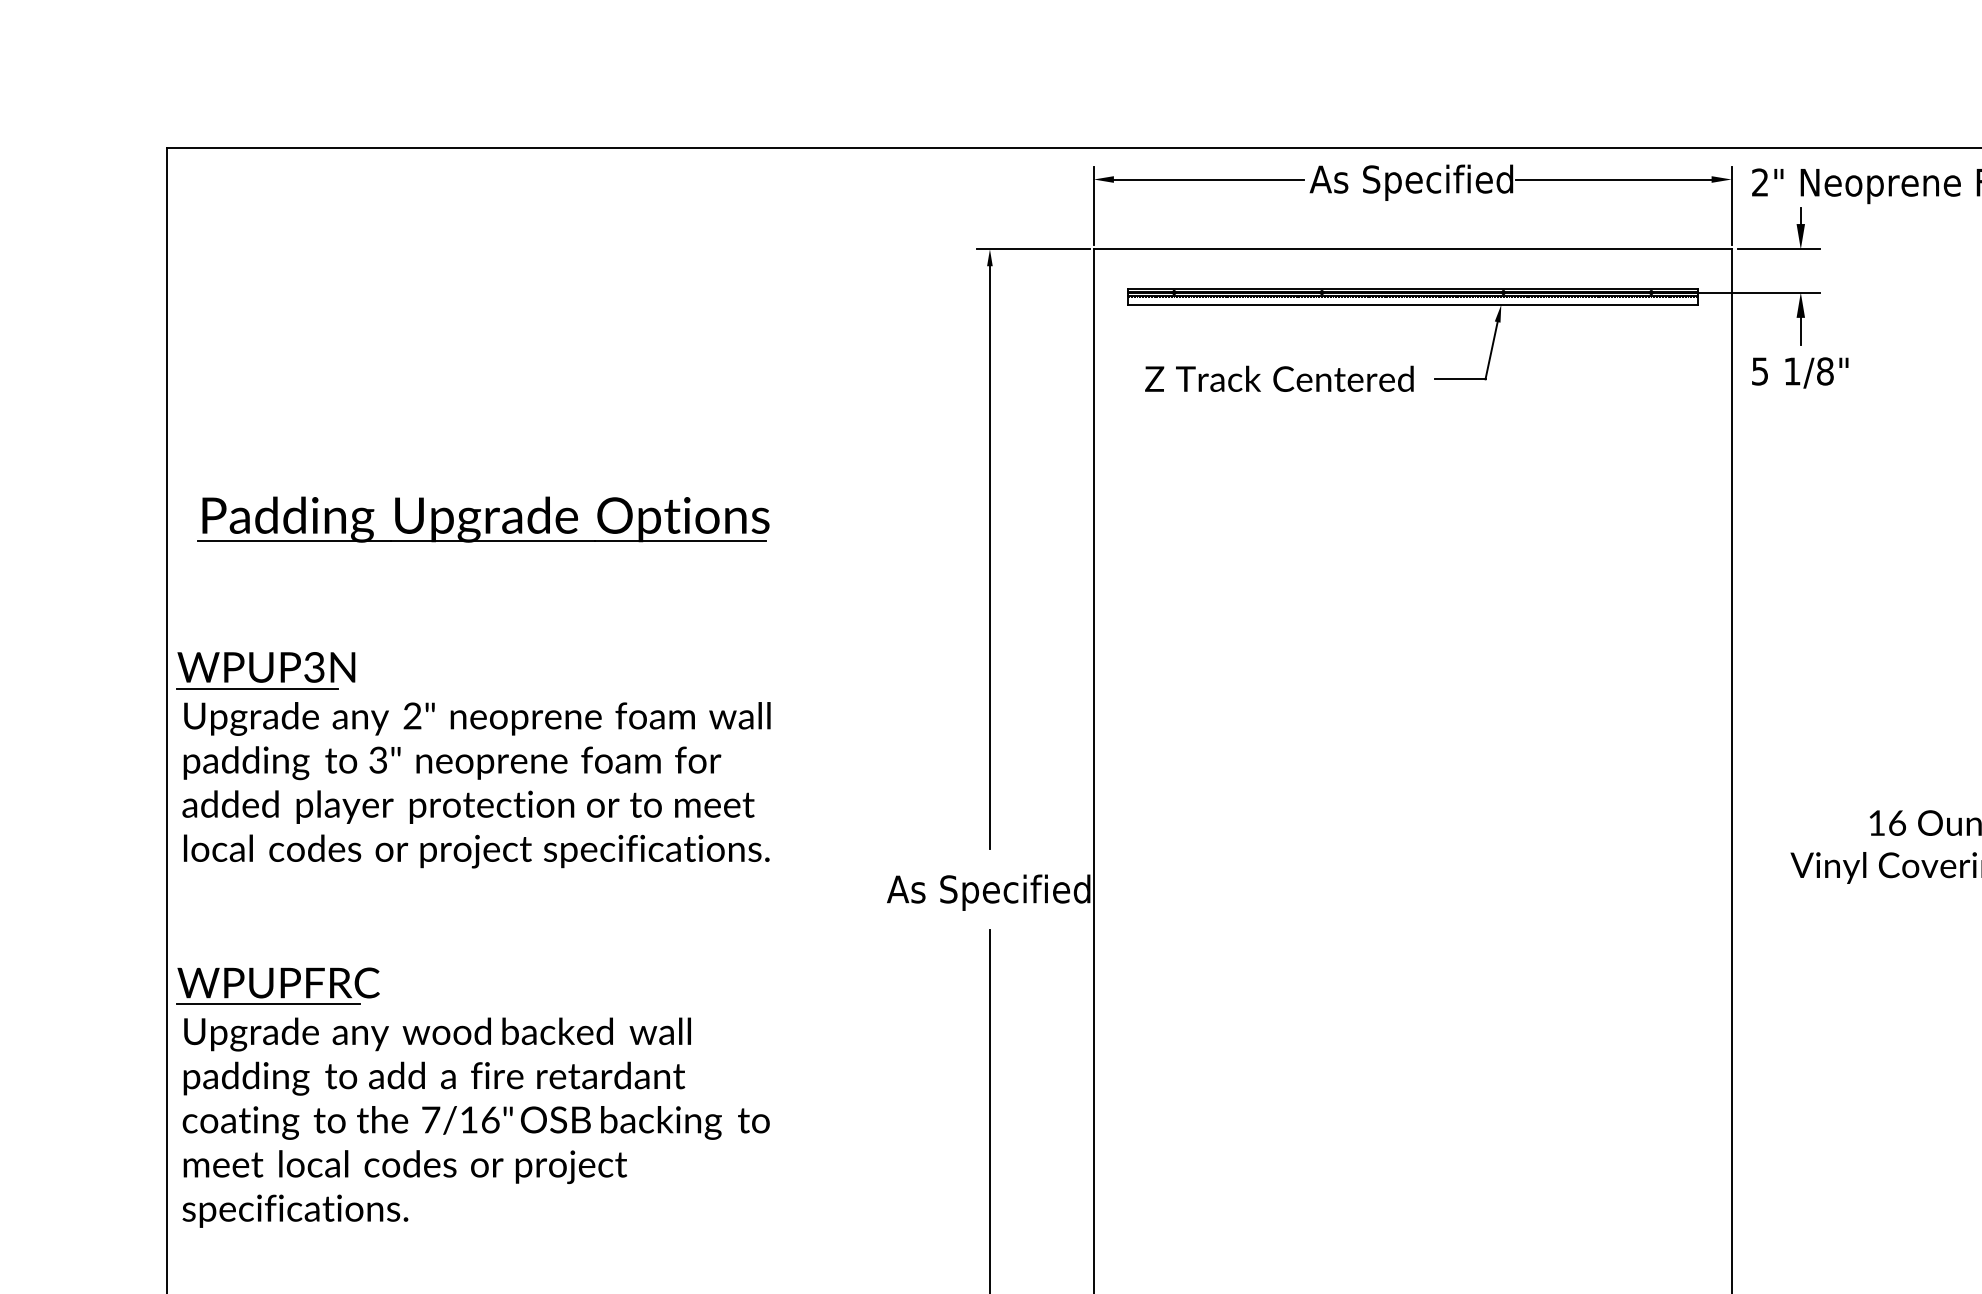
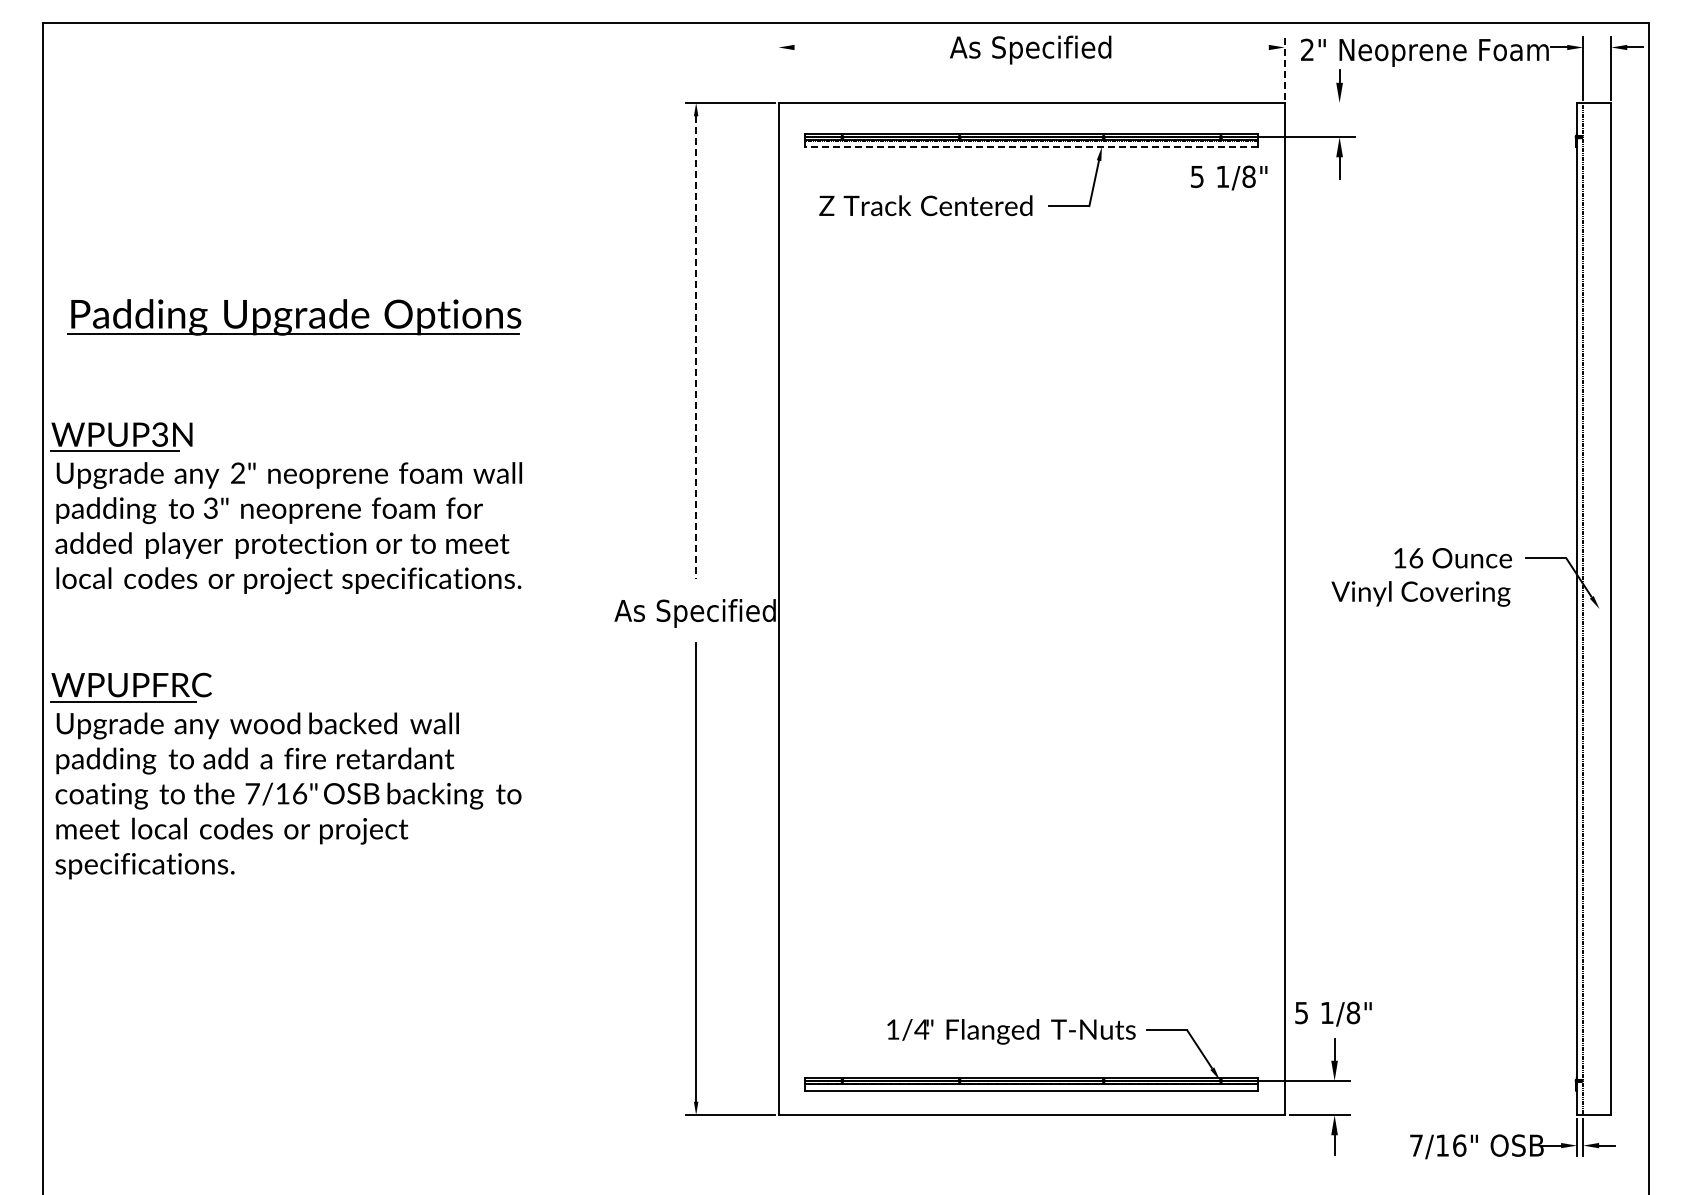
line: (1208, 179) -> (869, 47), removed
line: (1612, 179) -> (1190, 47), removed
line: (1093, 205) -> (778, 68), removed
line: (1731, 205) -> (1284, 68), solid -> dashed
line: (1777, 248) -> (1321, 102), removed
line: (1412, 304) -> (1031, 146), solid -> dashed
text: (1800, 372) -> (1229, 177), moved
line: (990, 558) -> (696, 348), solid -> dashed

